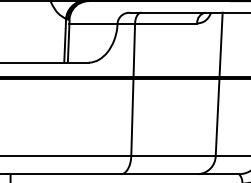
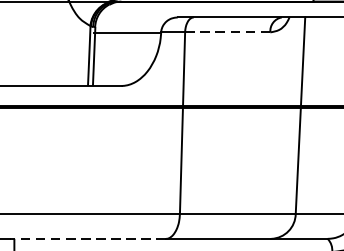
line: (165, 23) -> (226, 32), solid -> dashed
line: (64, 174) -> (88, 239), solid -> dashed

